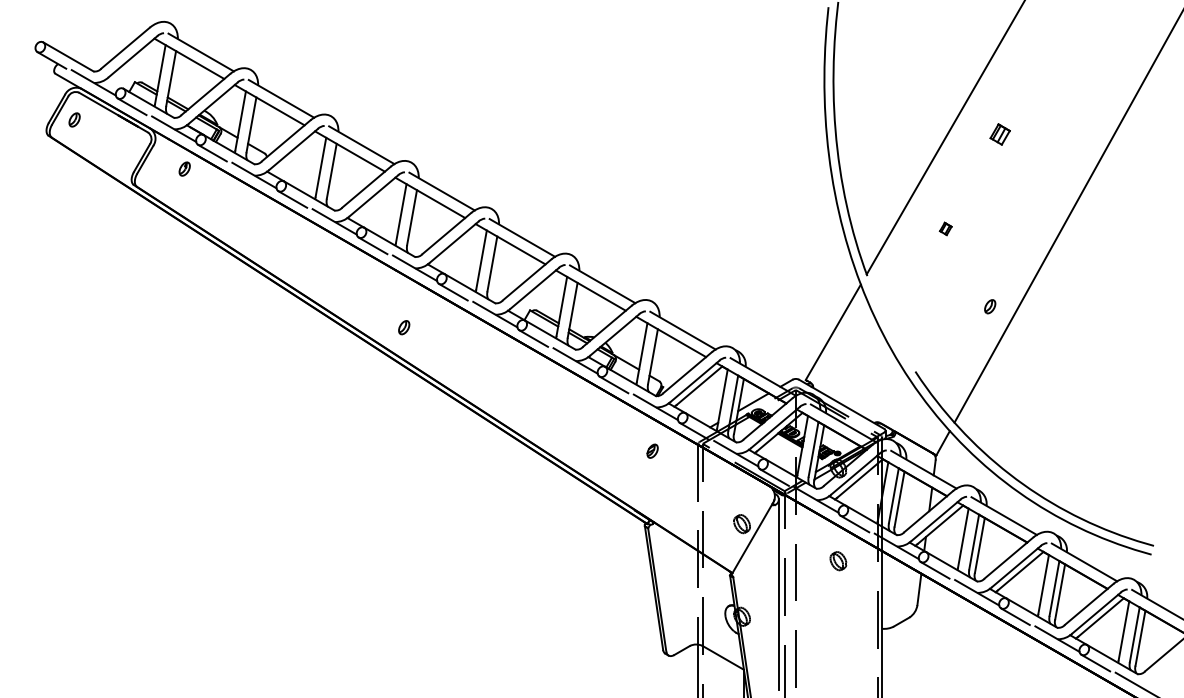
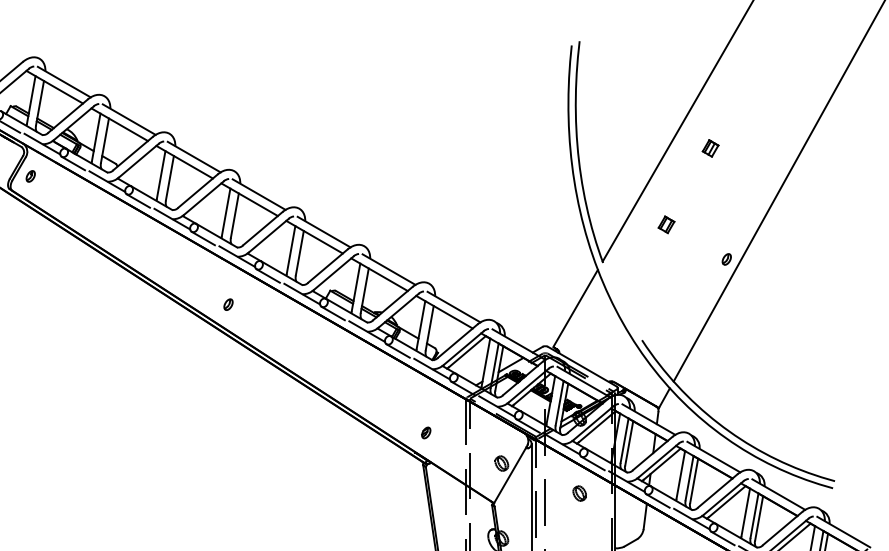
part: (184, 168) -> (30, 175), moved
part: (945, 228) -> (666, 224), size x1.67
part: (990, 306) -> (727, 259), moved
part: (652, 450) -> (426, 432), moved

